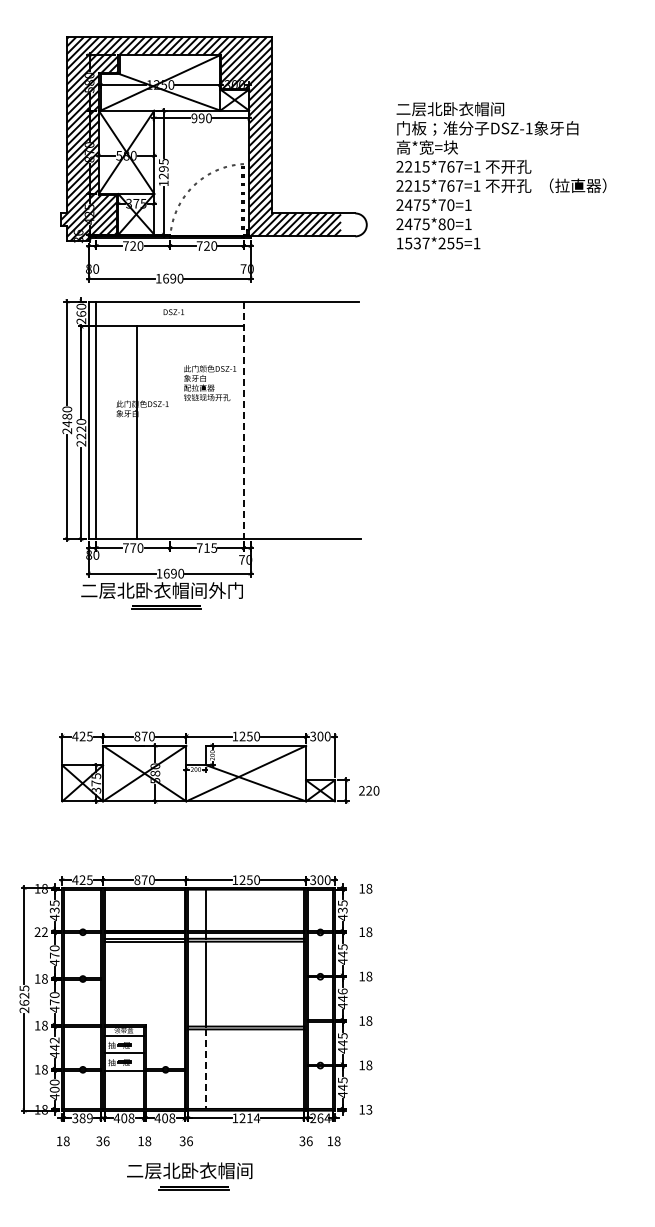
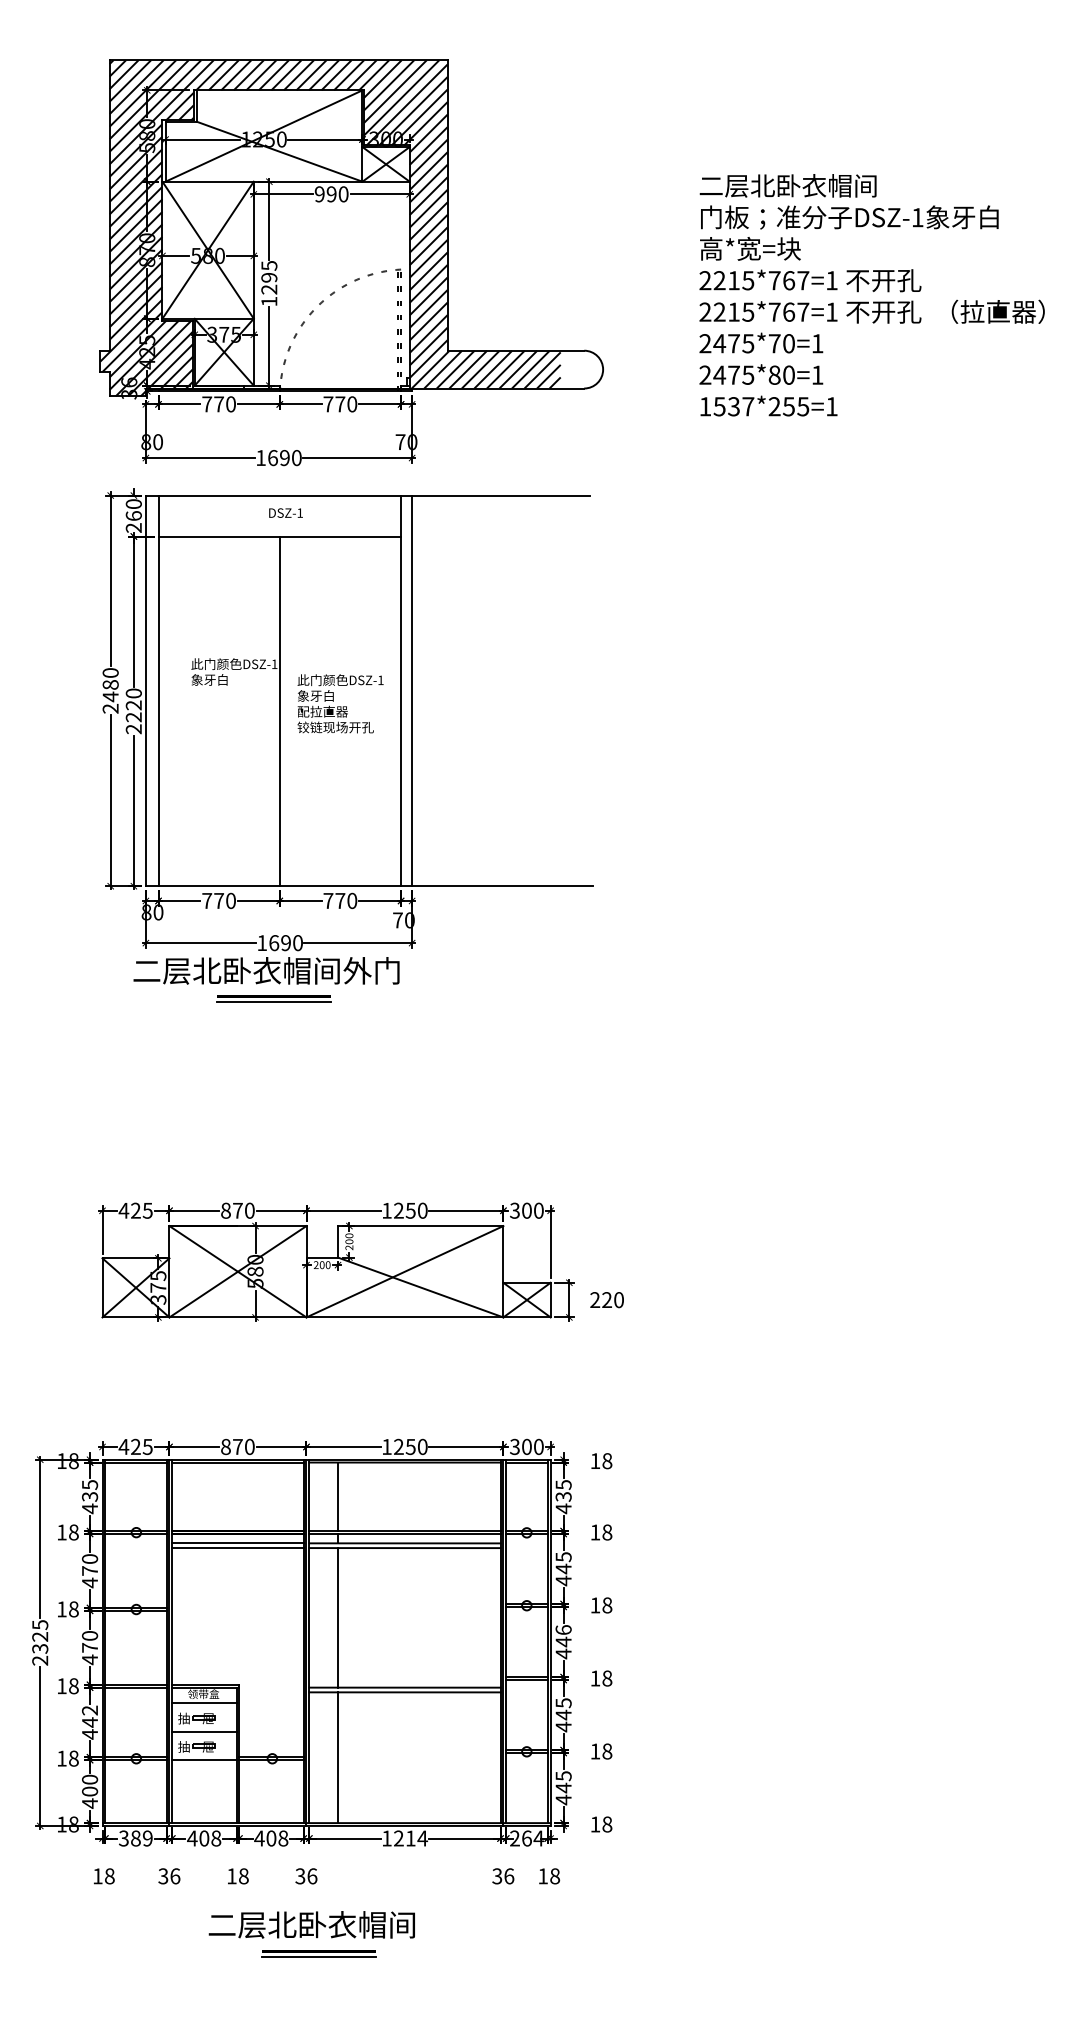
text: (501, 175) -> (872, 294), moved
text: (133, 245) -> (219, 403), 720 -> 770
text: (206, 245) -> (339, 403), 720 -> 770
text: (210, 383) -> (341, 704), moved
line: (243, 420) -> (400, 691), dashed -> solid
line: (250, 420) -> (411, 691), added
line: (137, 432) -> (280, 710), moved
text: (210, 547) -> (346, 899), 715 -> 770
text: (40, 932) -> (66, 1532), 22 -> 18
text: (24, 1002) -> (40, 1648), 2625 -> 2325
line: (205, 1069) -> (337, 1758), dashed -> solid
text: (369, 1109) -> (607, 1824), 13 -> 18

